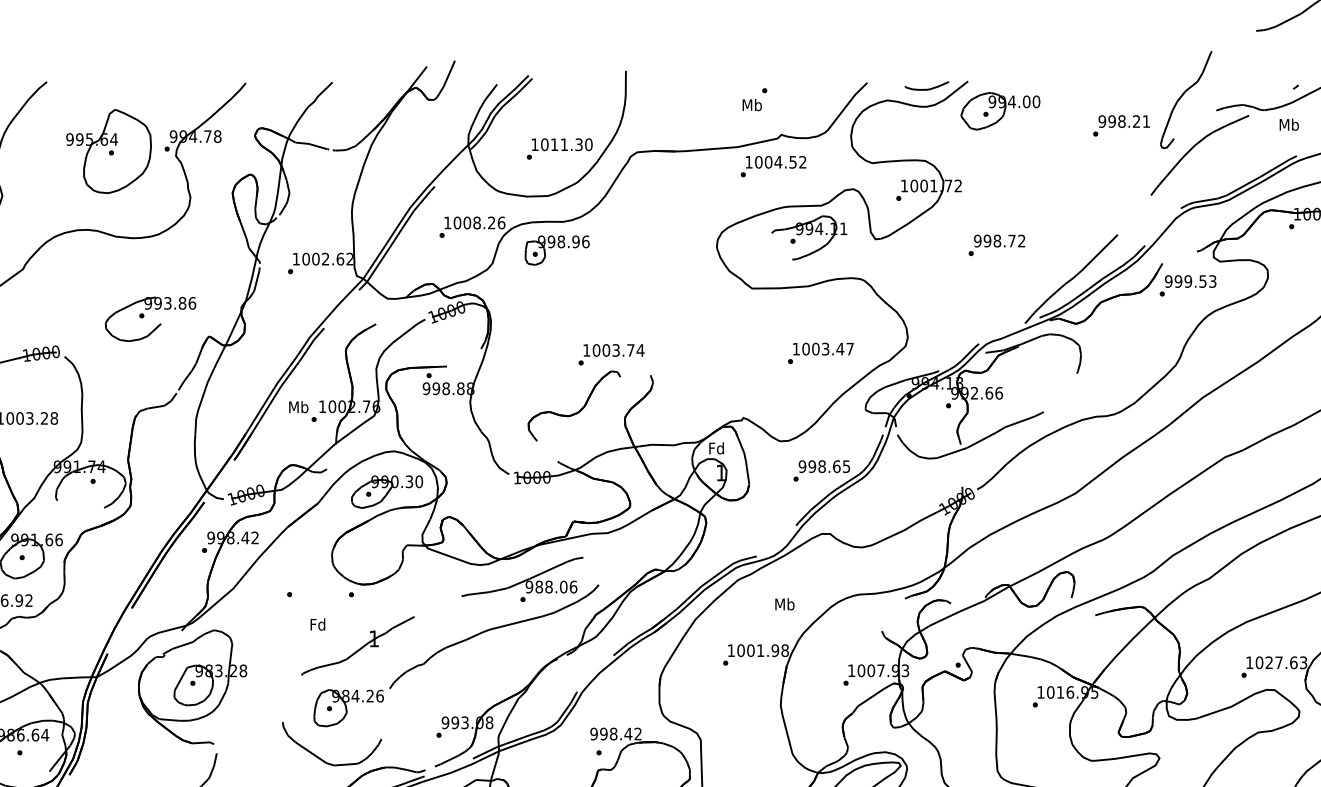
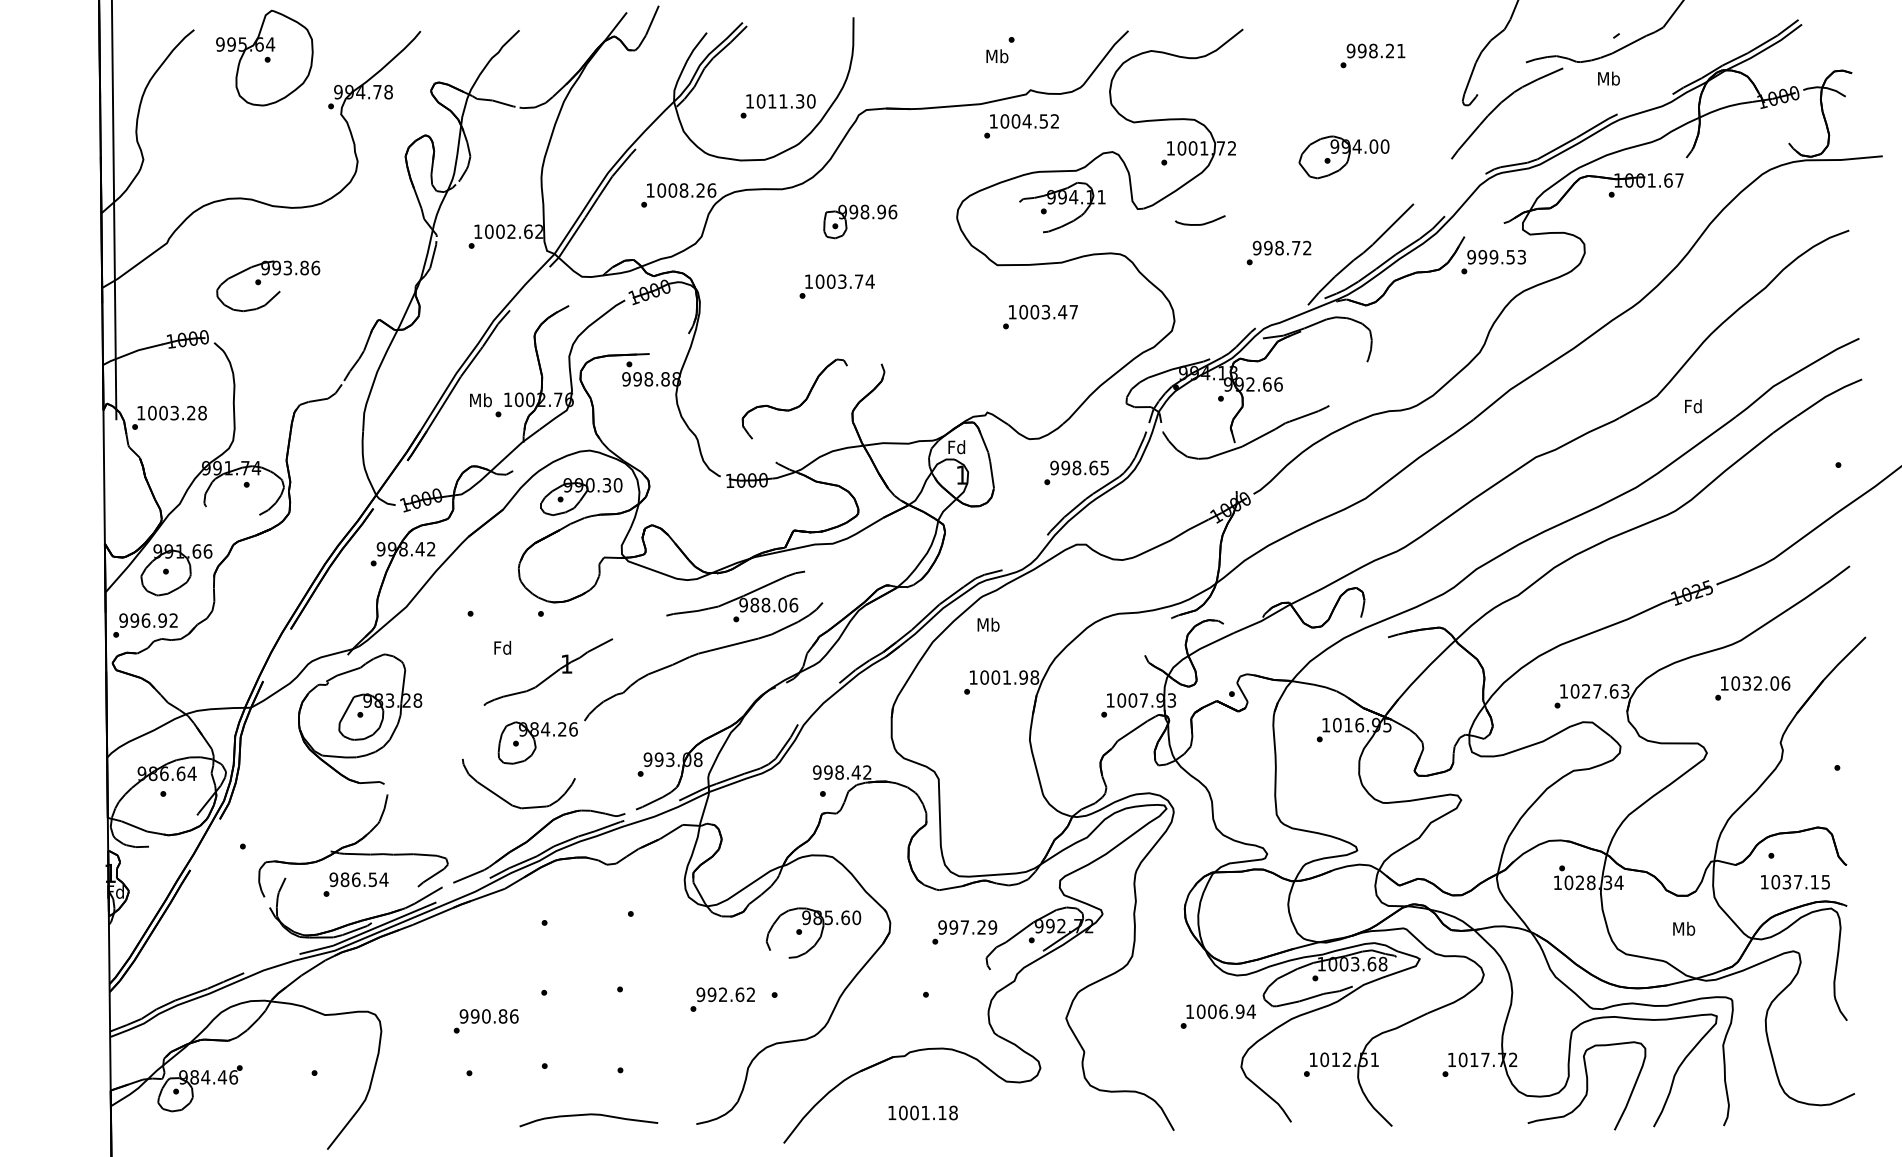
curve: (927, 88) -> (1201, 223), moved
part: (999, 111) -> (1343, 157), moved
text: (1121, 125) -> (1372, 55), moved
part: (108, 150) -> (264, 57), moved
text: (996, 244) -> (1278, 252), moved
part: (557, 250) -> (860, 221), moved
part: (144, 316) -> (261, 282), moved
text: (820, 352) -> (1040, 316), moved
text: (610, 354) -> (836, 286), moved
text: (784, 604) -> (988, 624), moved

